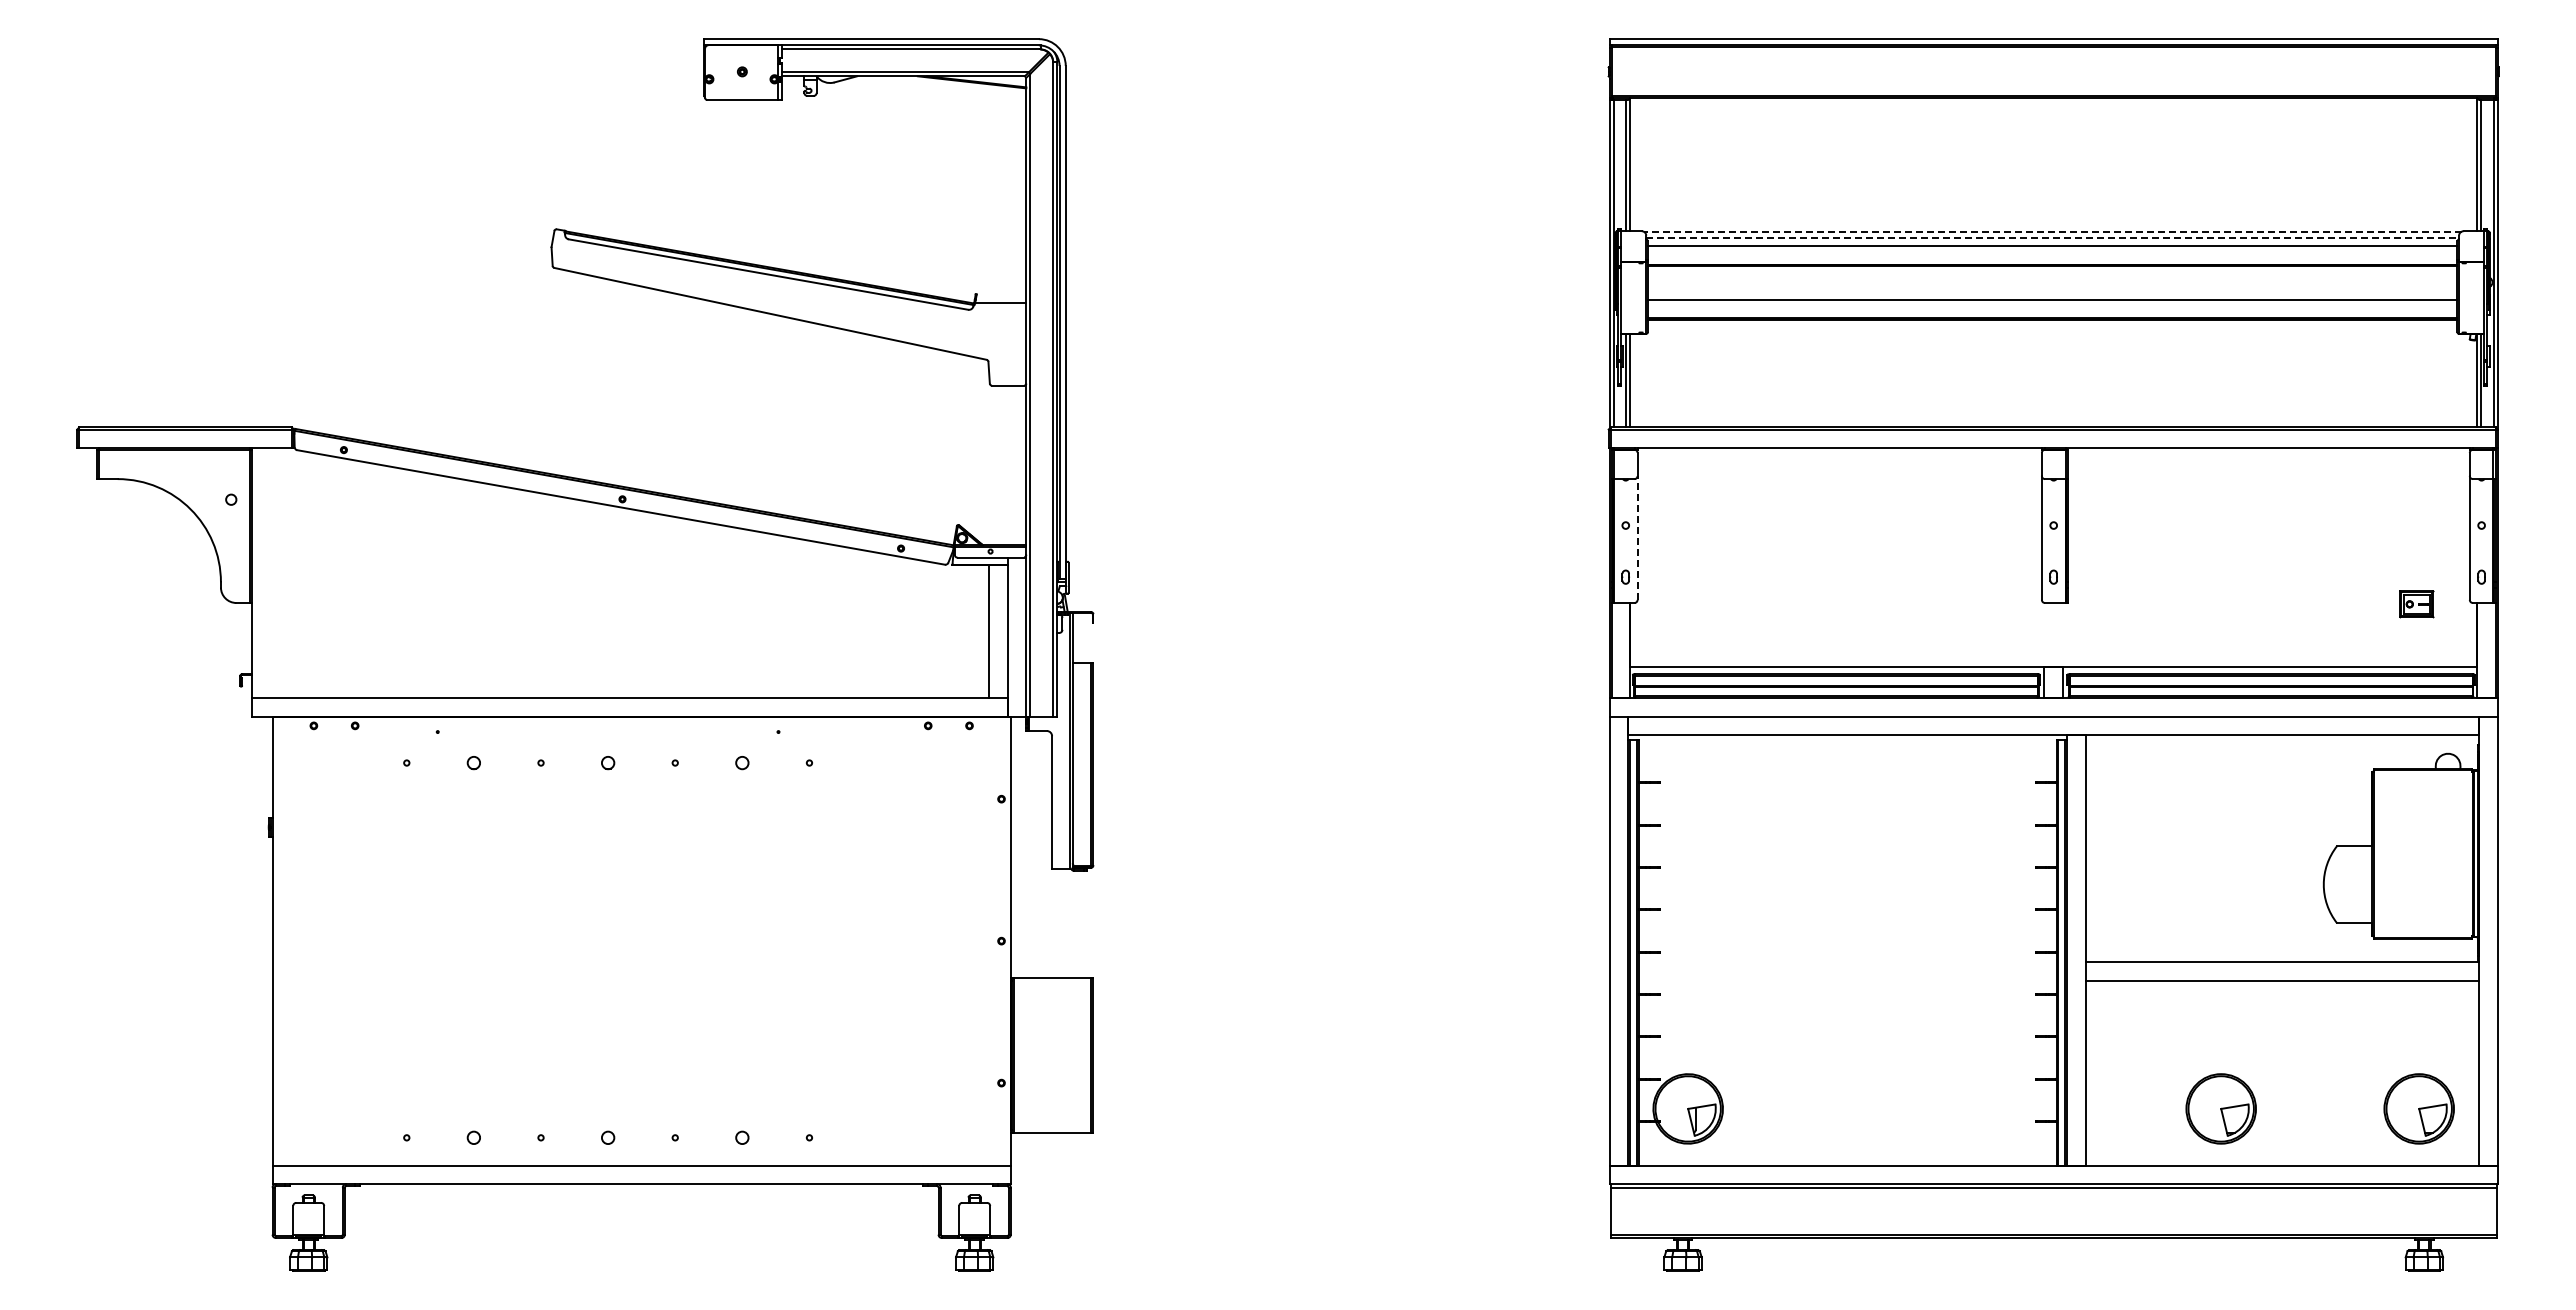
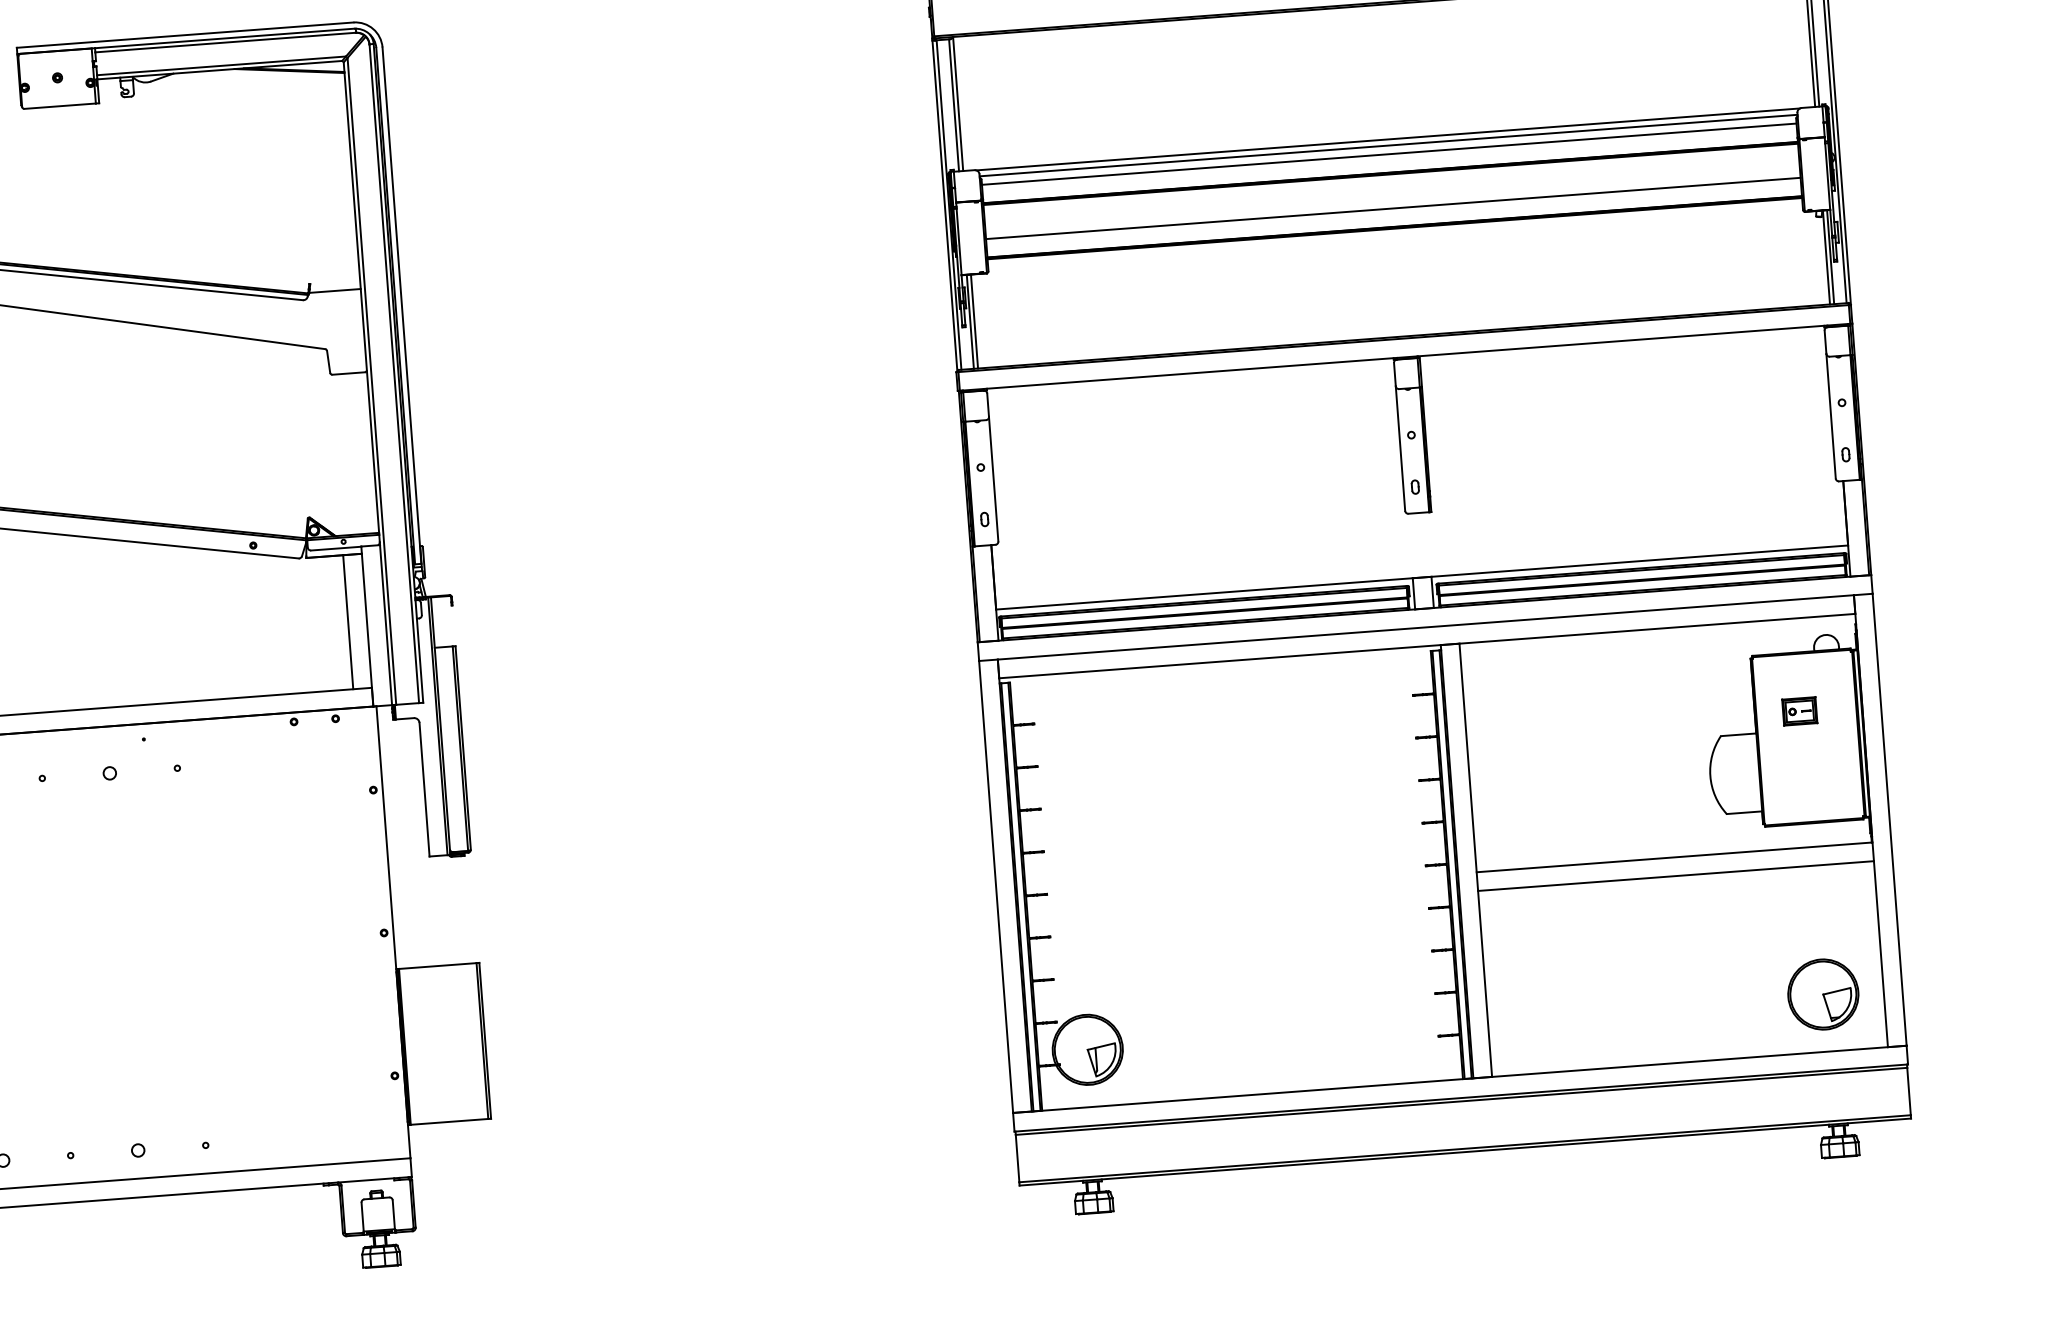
line: (2052, 231) -> (1387, 139), dashed -> solid
line: (2053, 237) -> (1389, 145), dashed -> solid
line: (1637, 537) -> (993, 478), dashed -> solid
part: (2416, 604) -> (1799, 711), moved
part: (2220, 1108) -> (1623, 1009), removed

